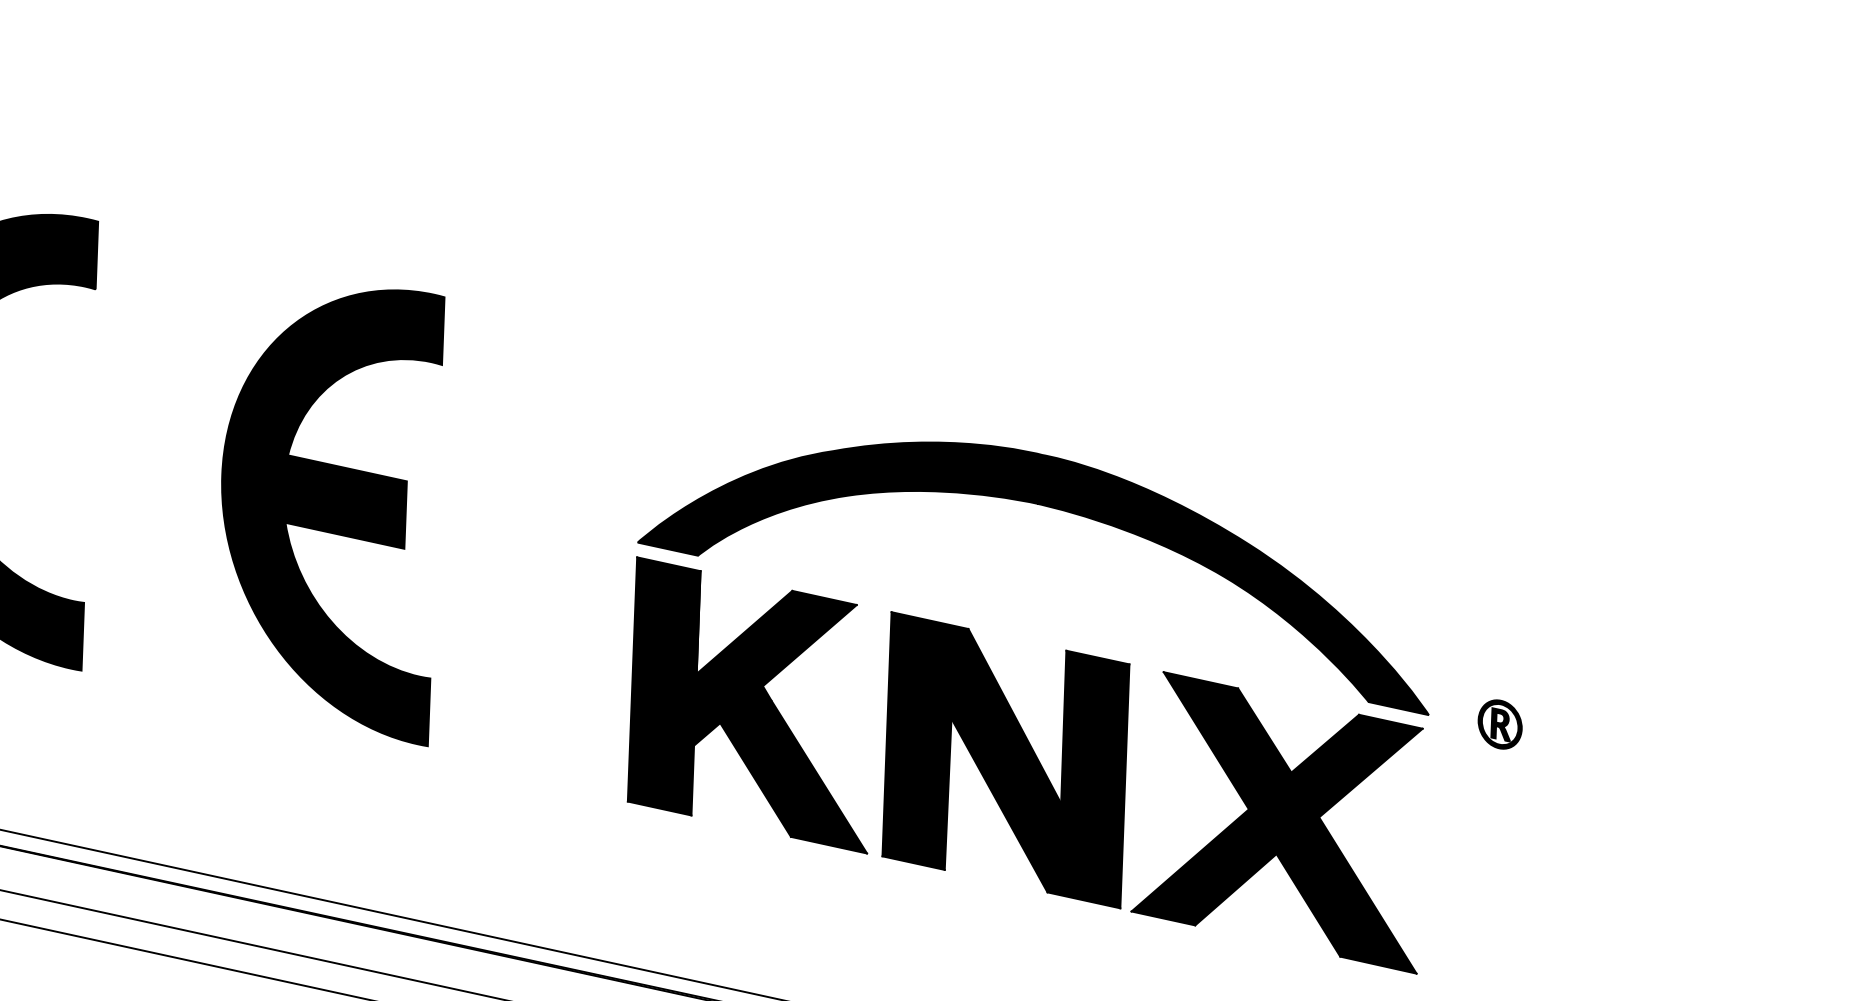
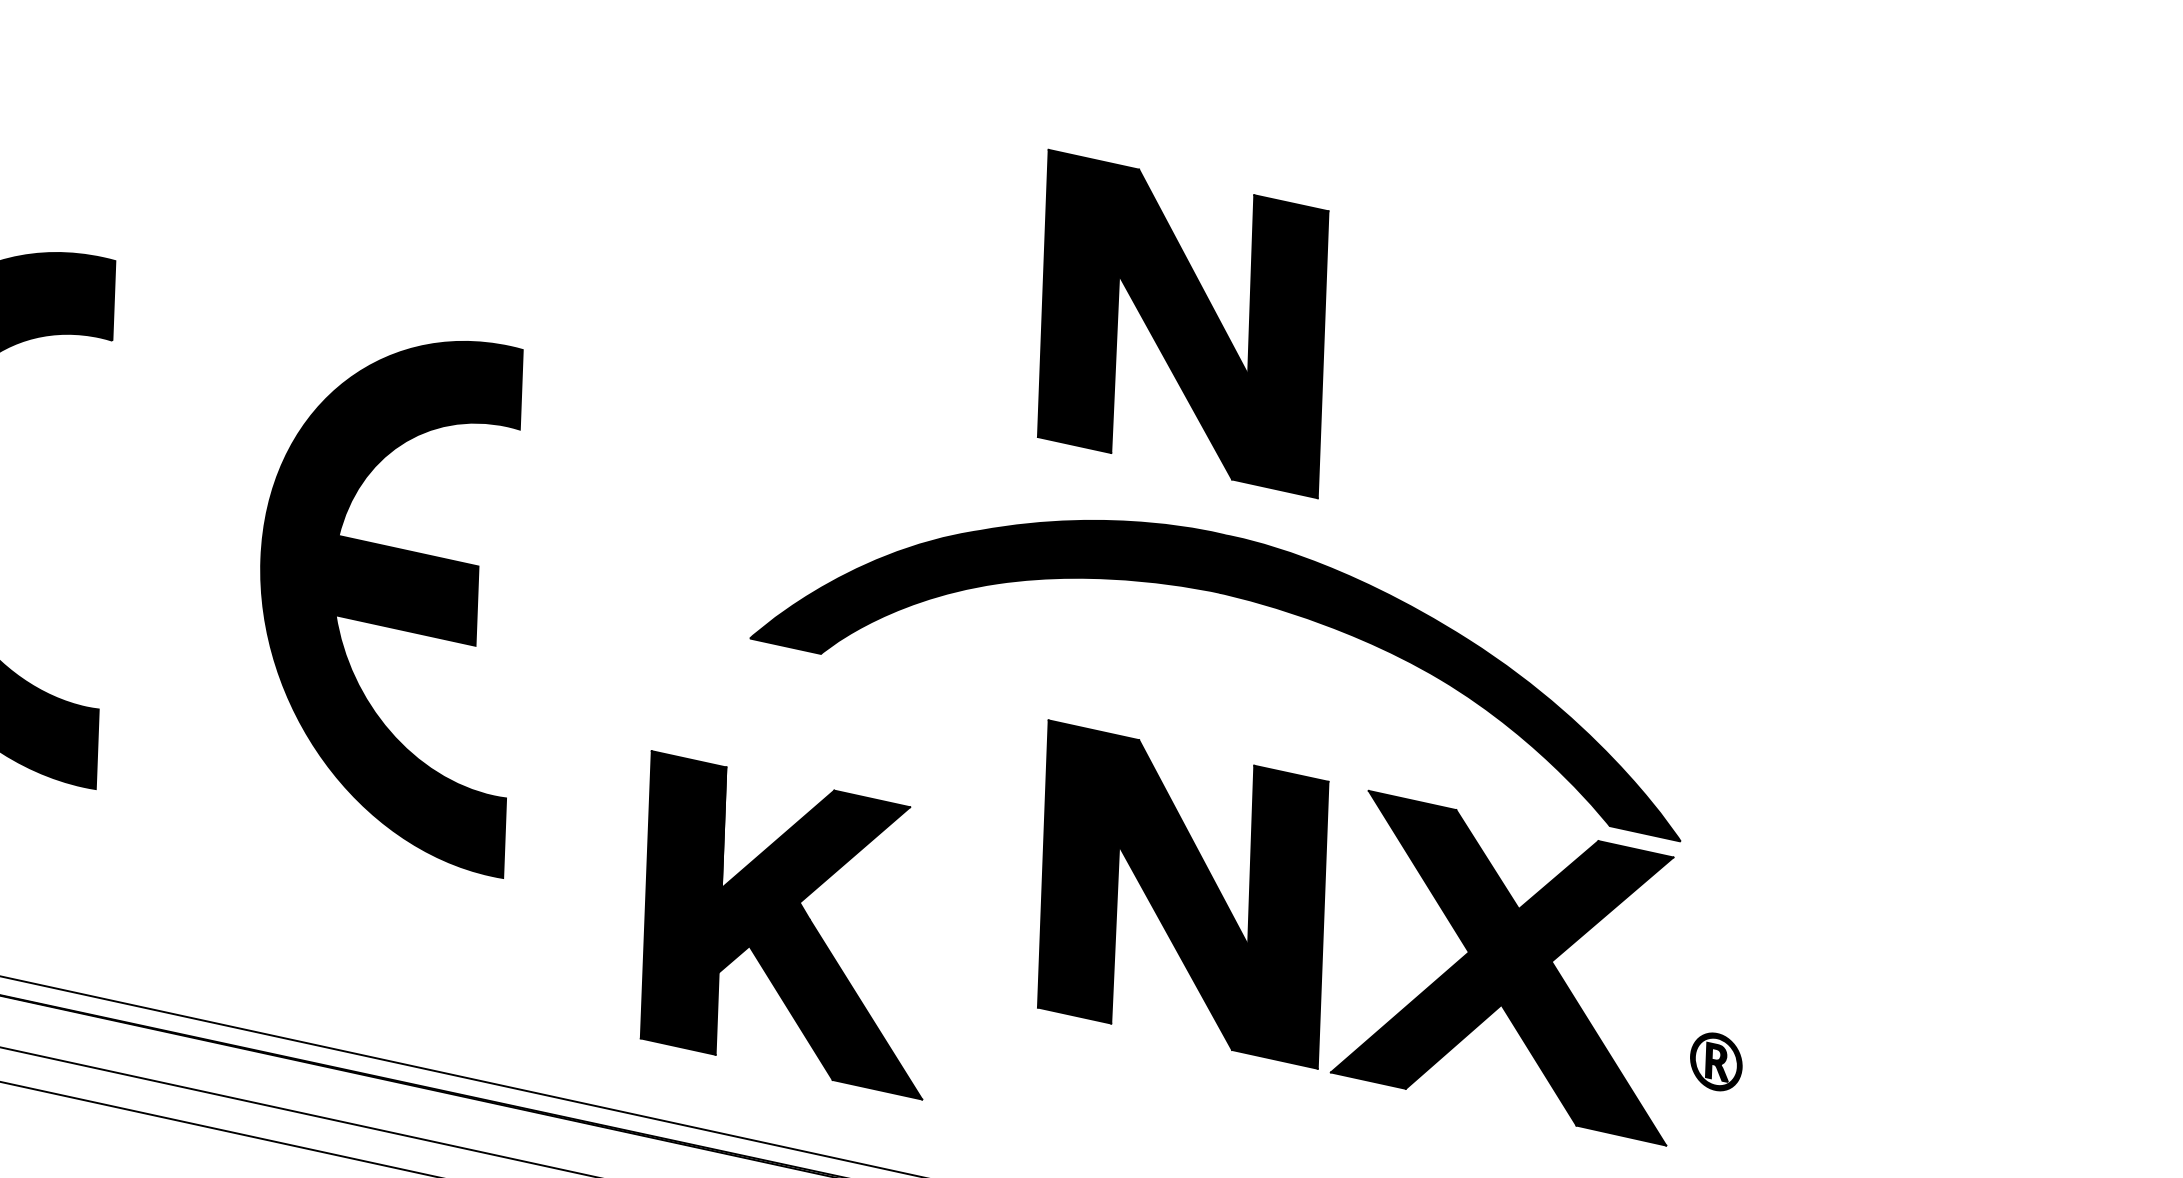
part: (1005, 275) -> (1182, 324), added
part: (747, 705) -> (781, 925), moved
part: (1499, 724) -> (1715, 1061), moved

